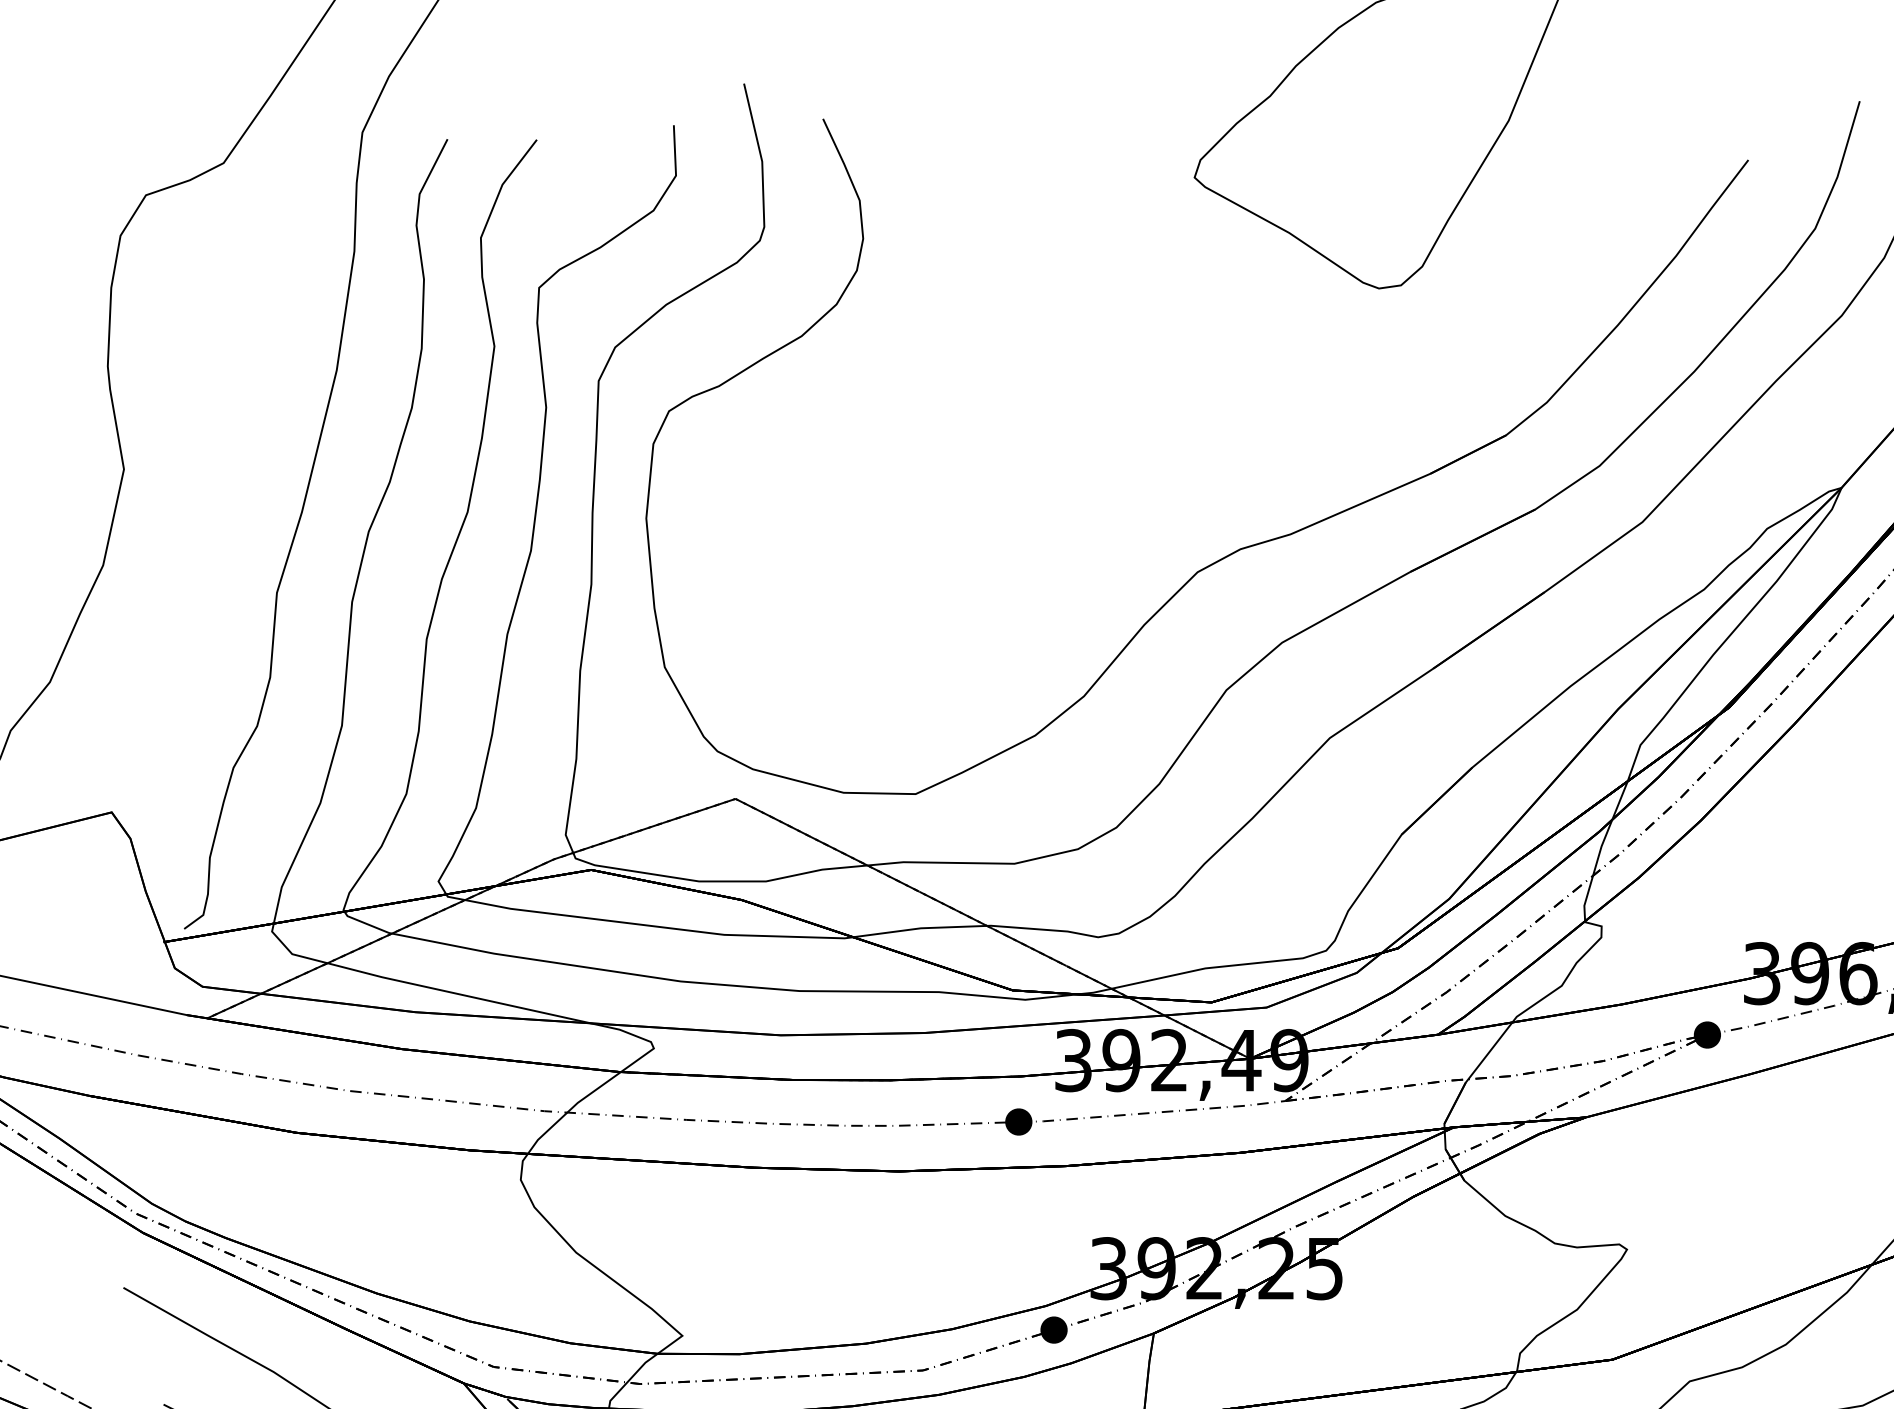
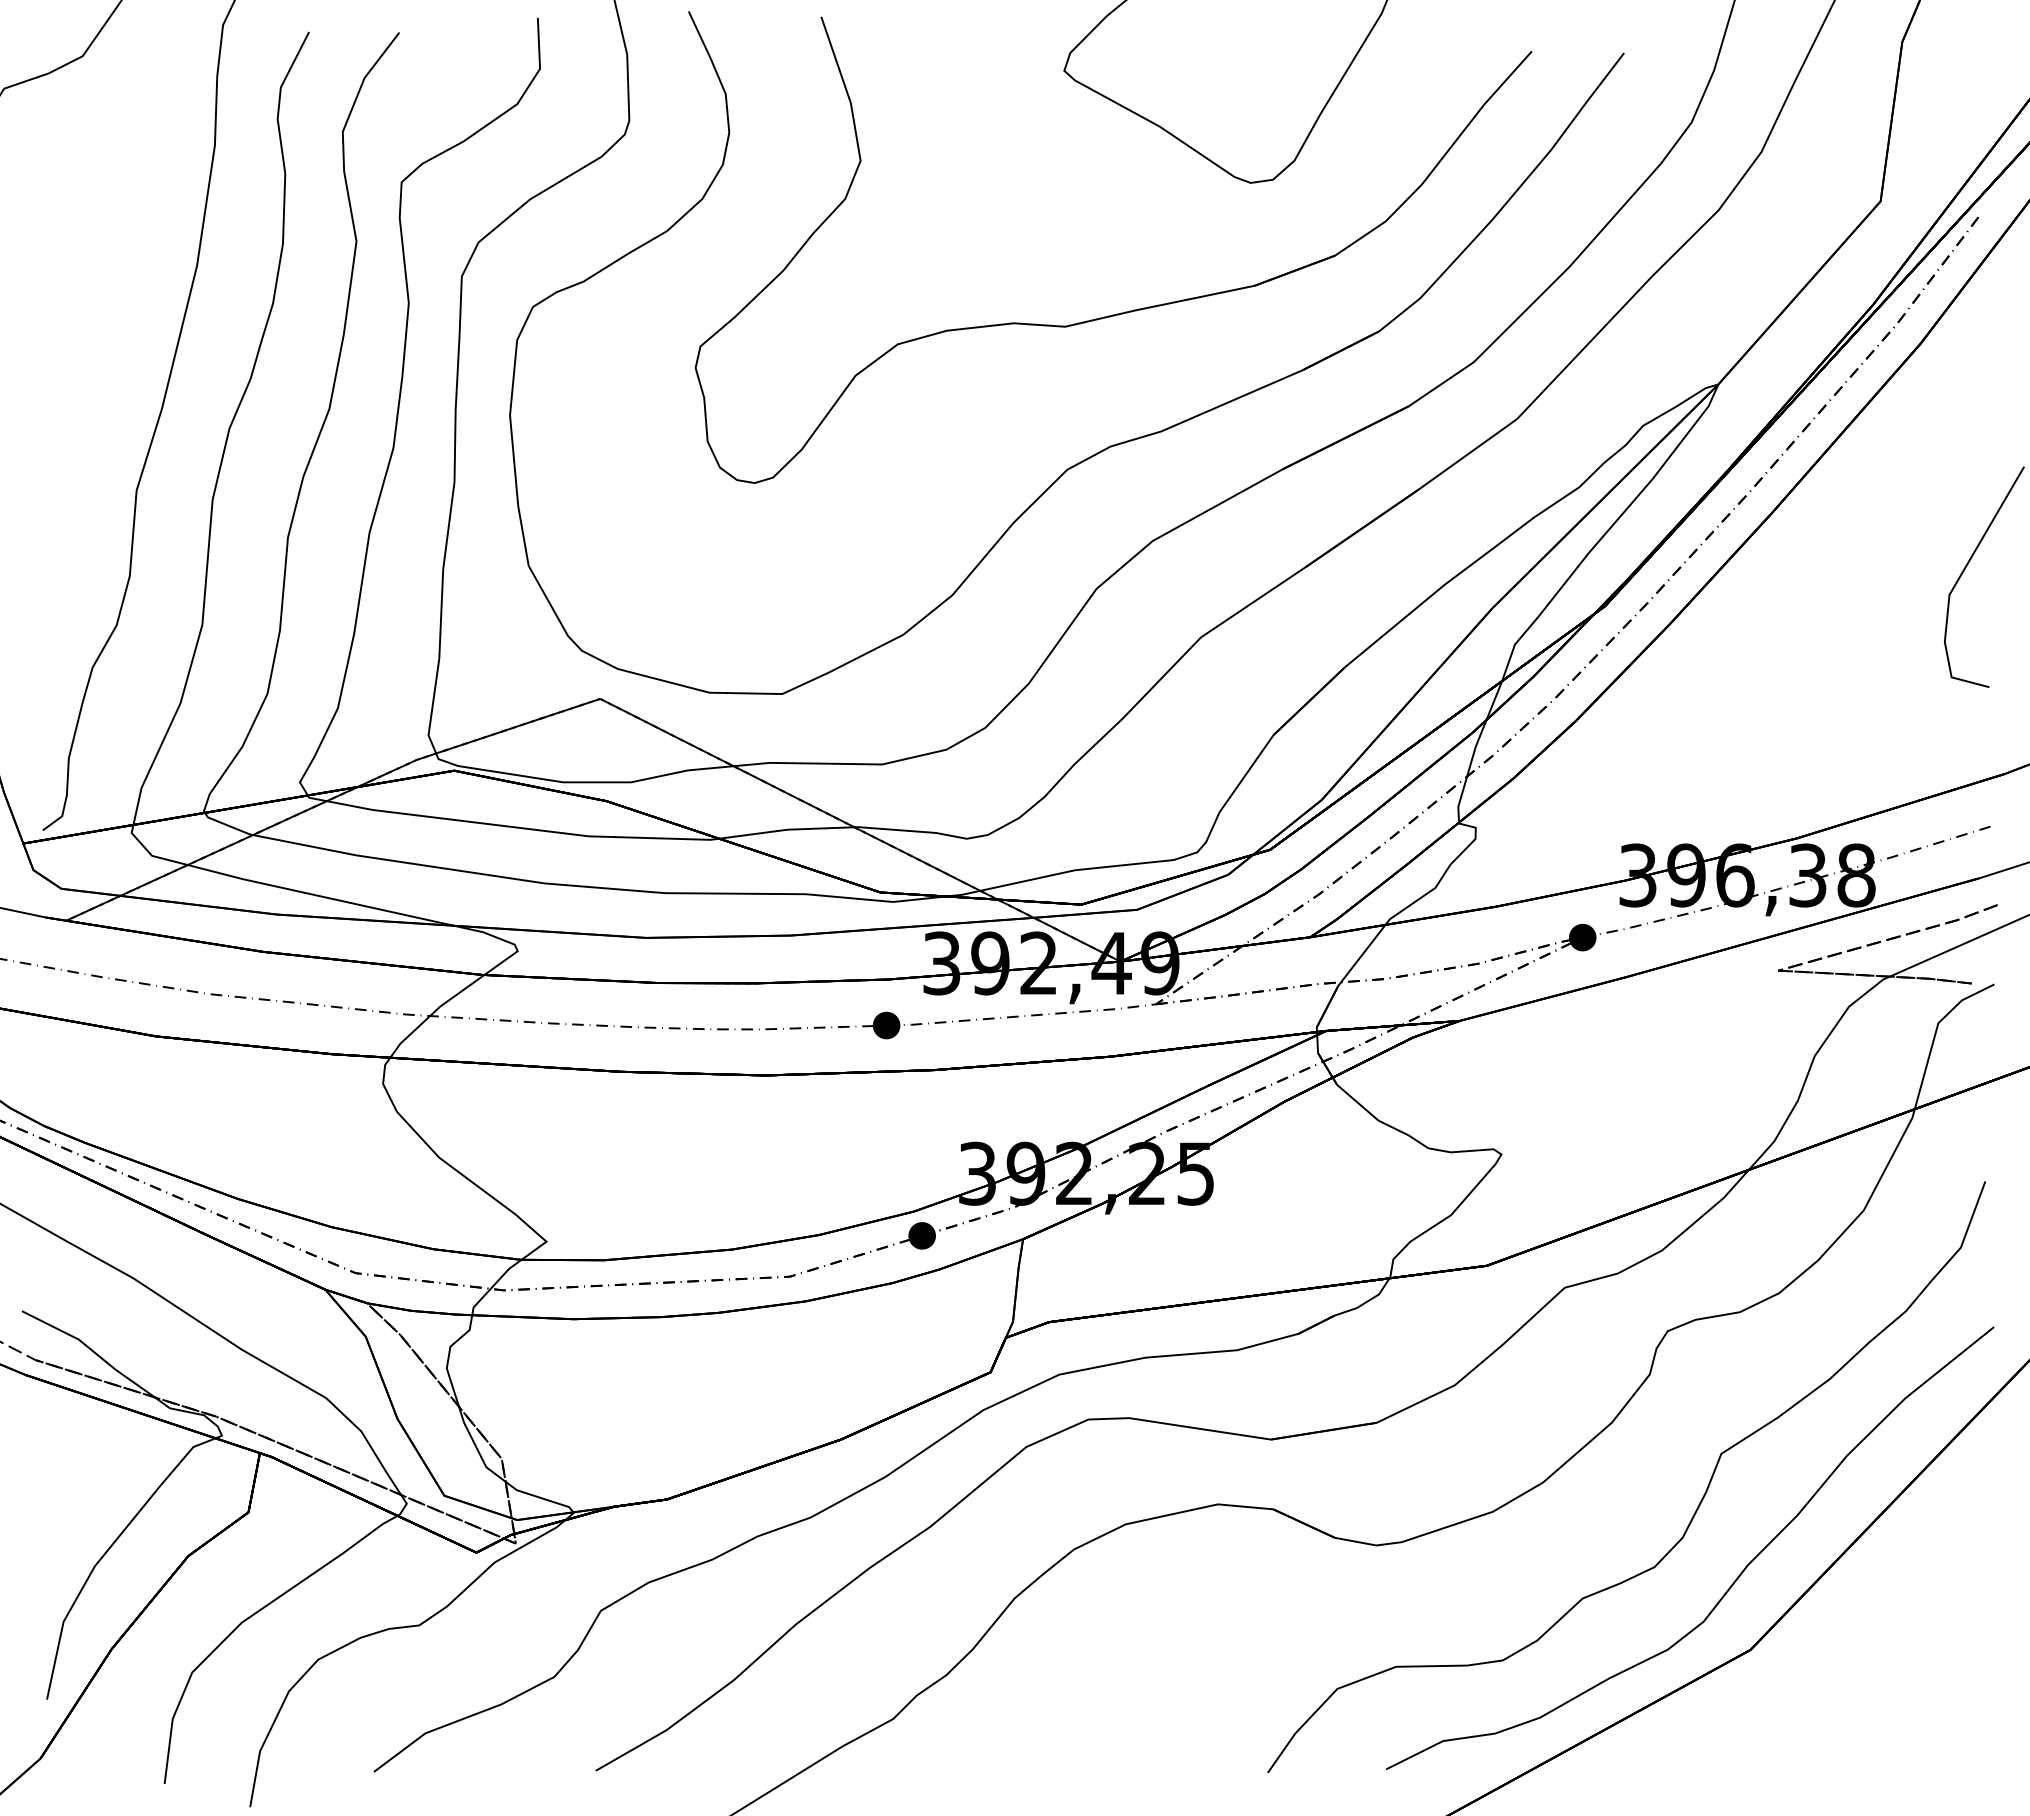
part: (1259, 414) -> (1129, 310), added

